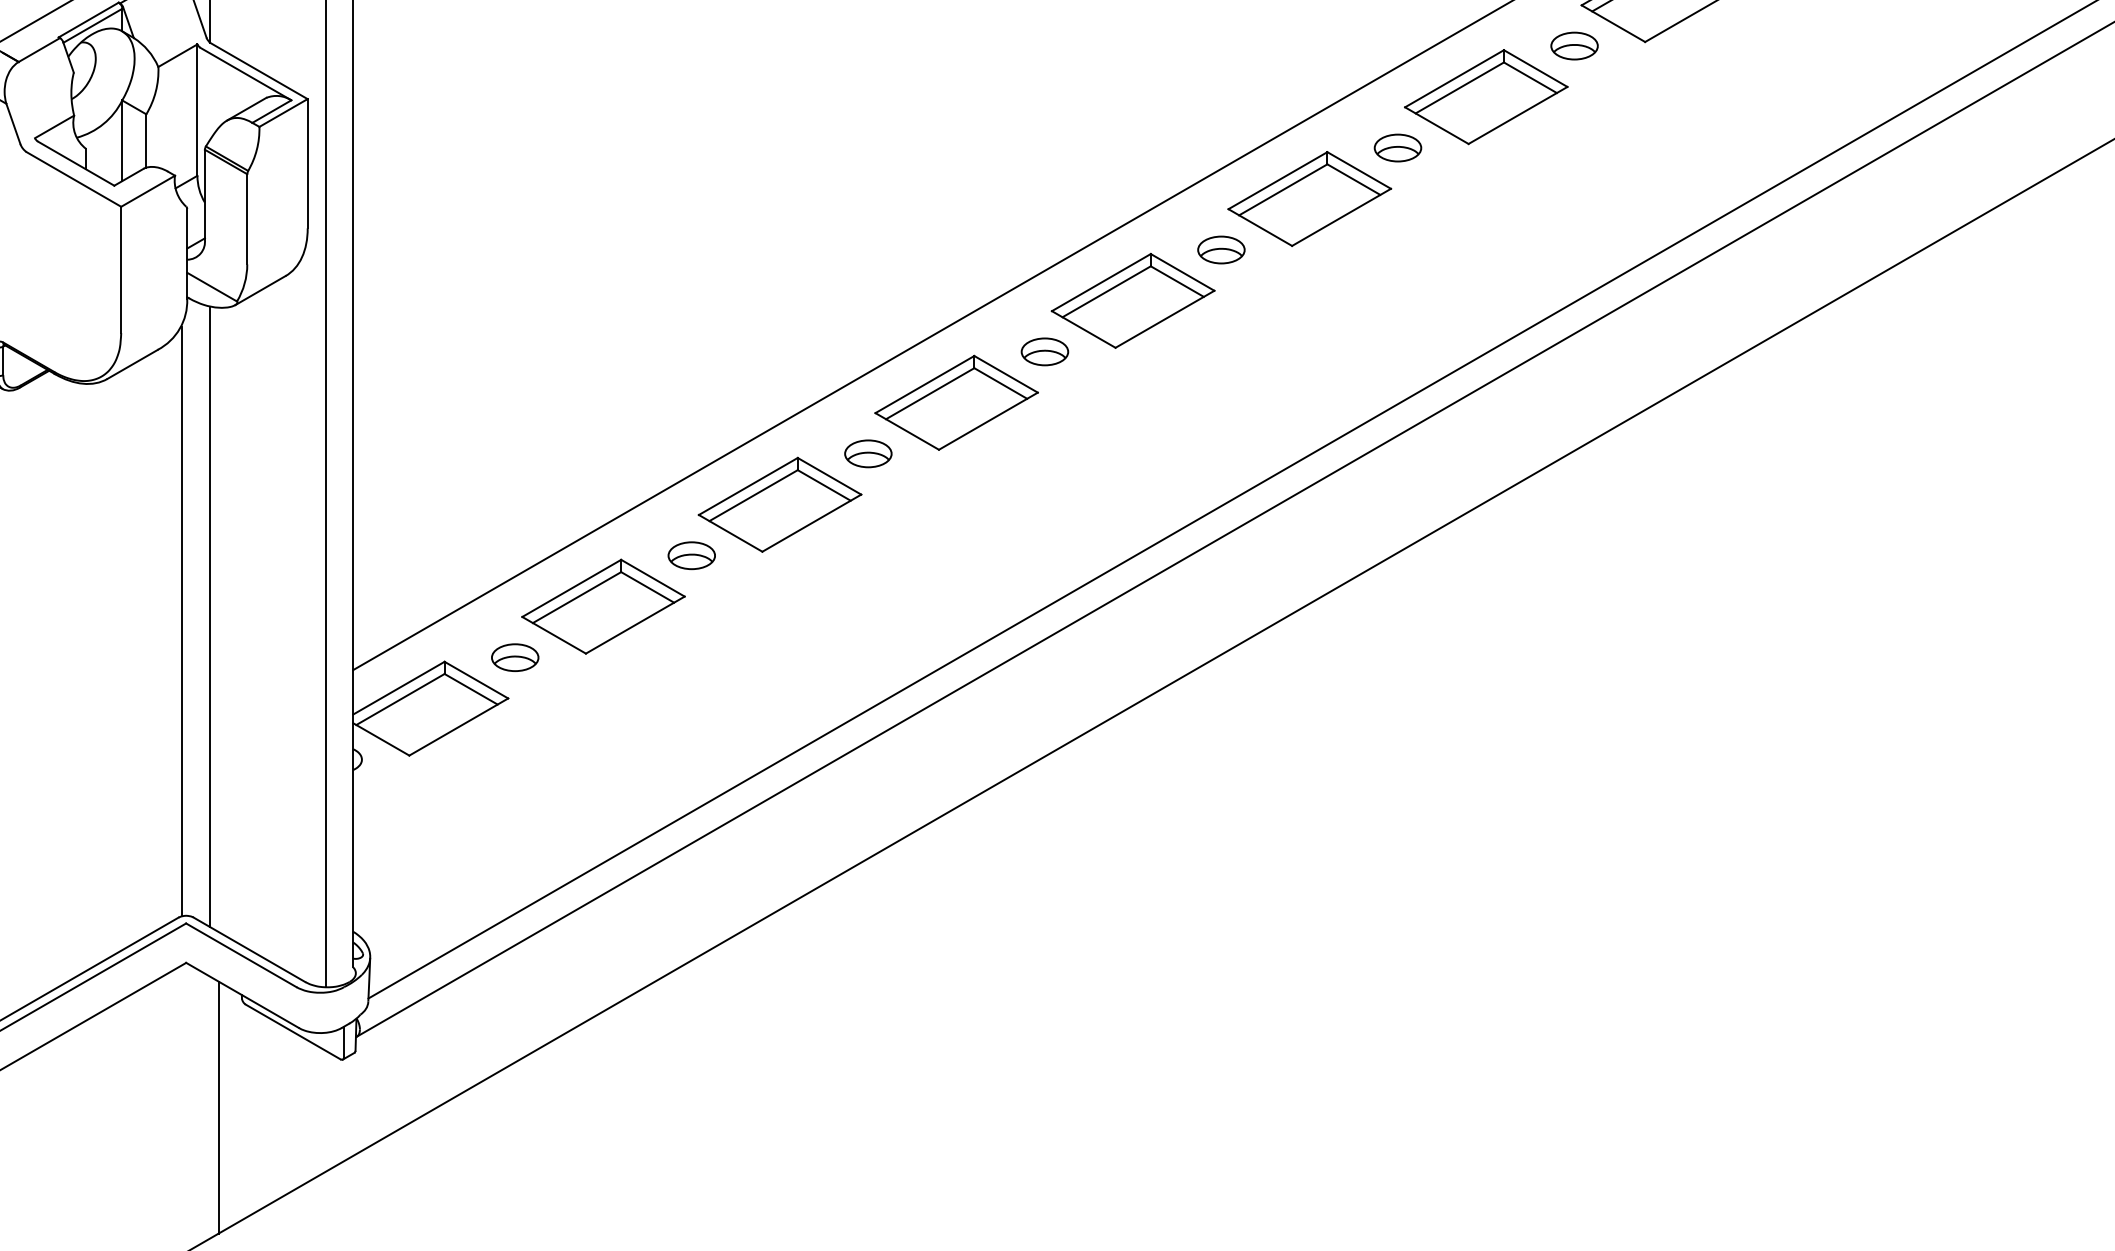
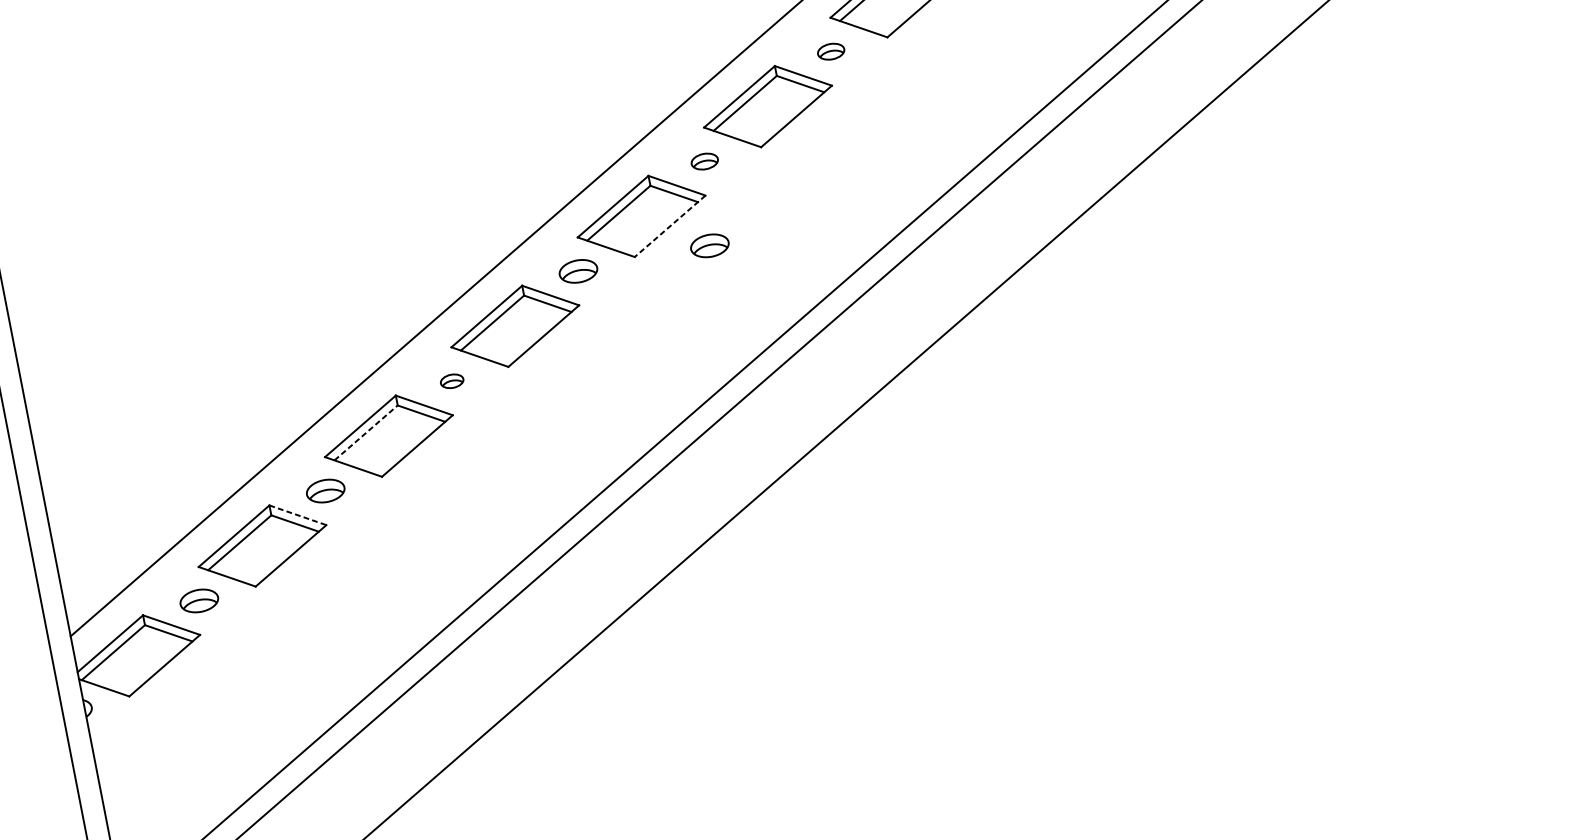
part: (1397, 147) -> (830, 51), size x0.7
part: (1221, 249) -> (704, 161), size x0.7
line: (1164, 319) -> (669, 226), solid -> dashed
part: (1207, 351) -> (709, 245), added
part: (868, 453) -> (452, 380), size x0.6
line: (753, 495) -> (366, 432), solid -> dashed
line: (652, 578) -> (297, 515), solid -> dashed

